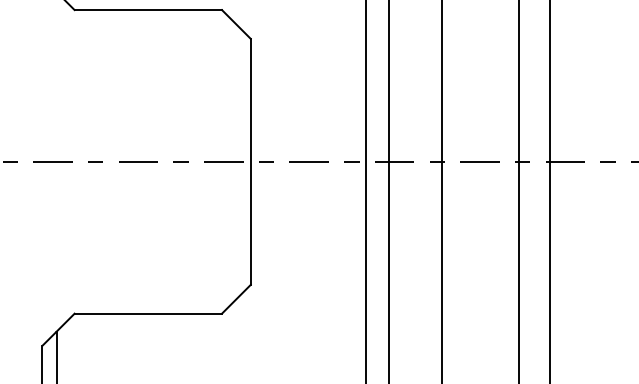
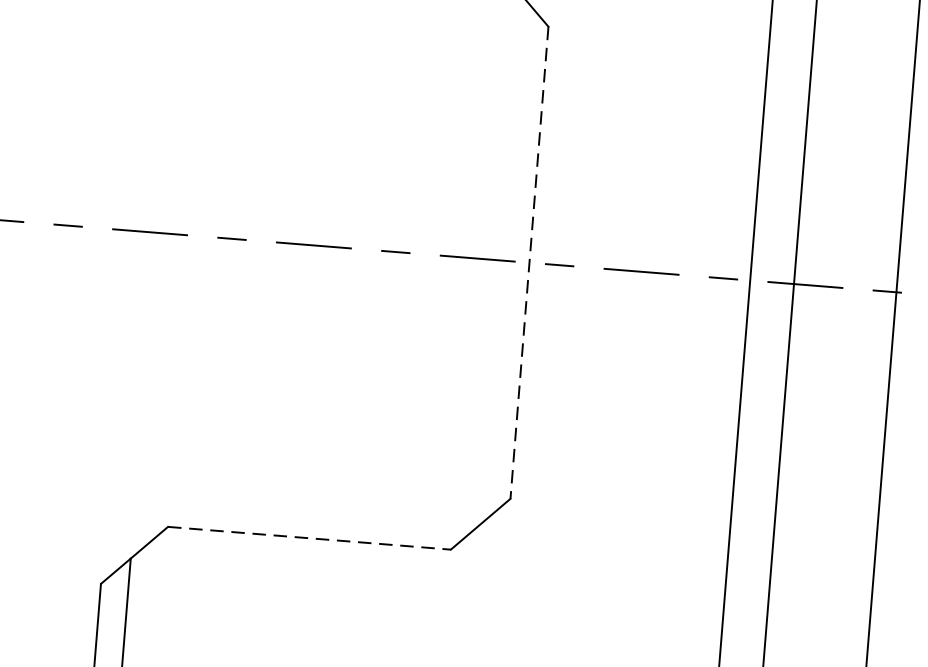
line: (250, 162) -> (528, 263), solid -> dashed
line: (148, 313) -> (309, 537), solid -> dashed

